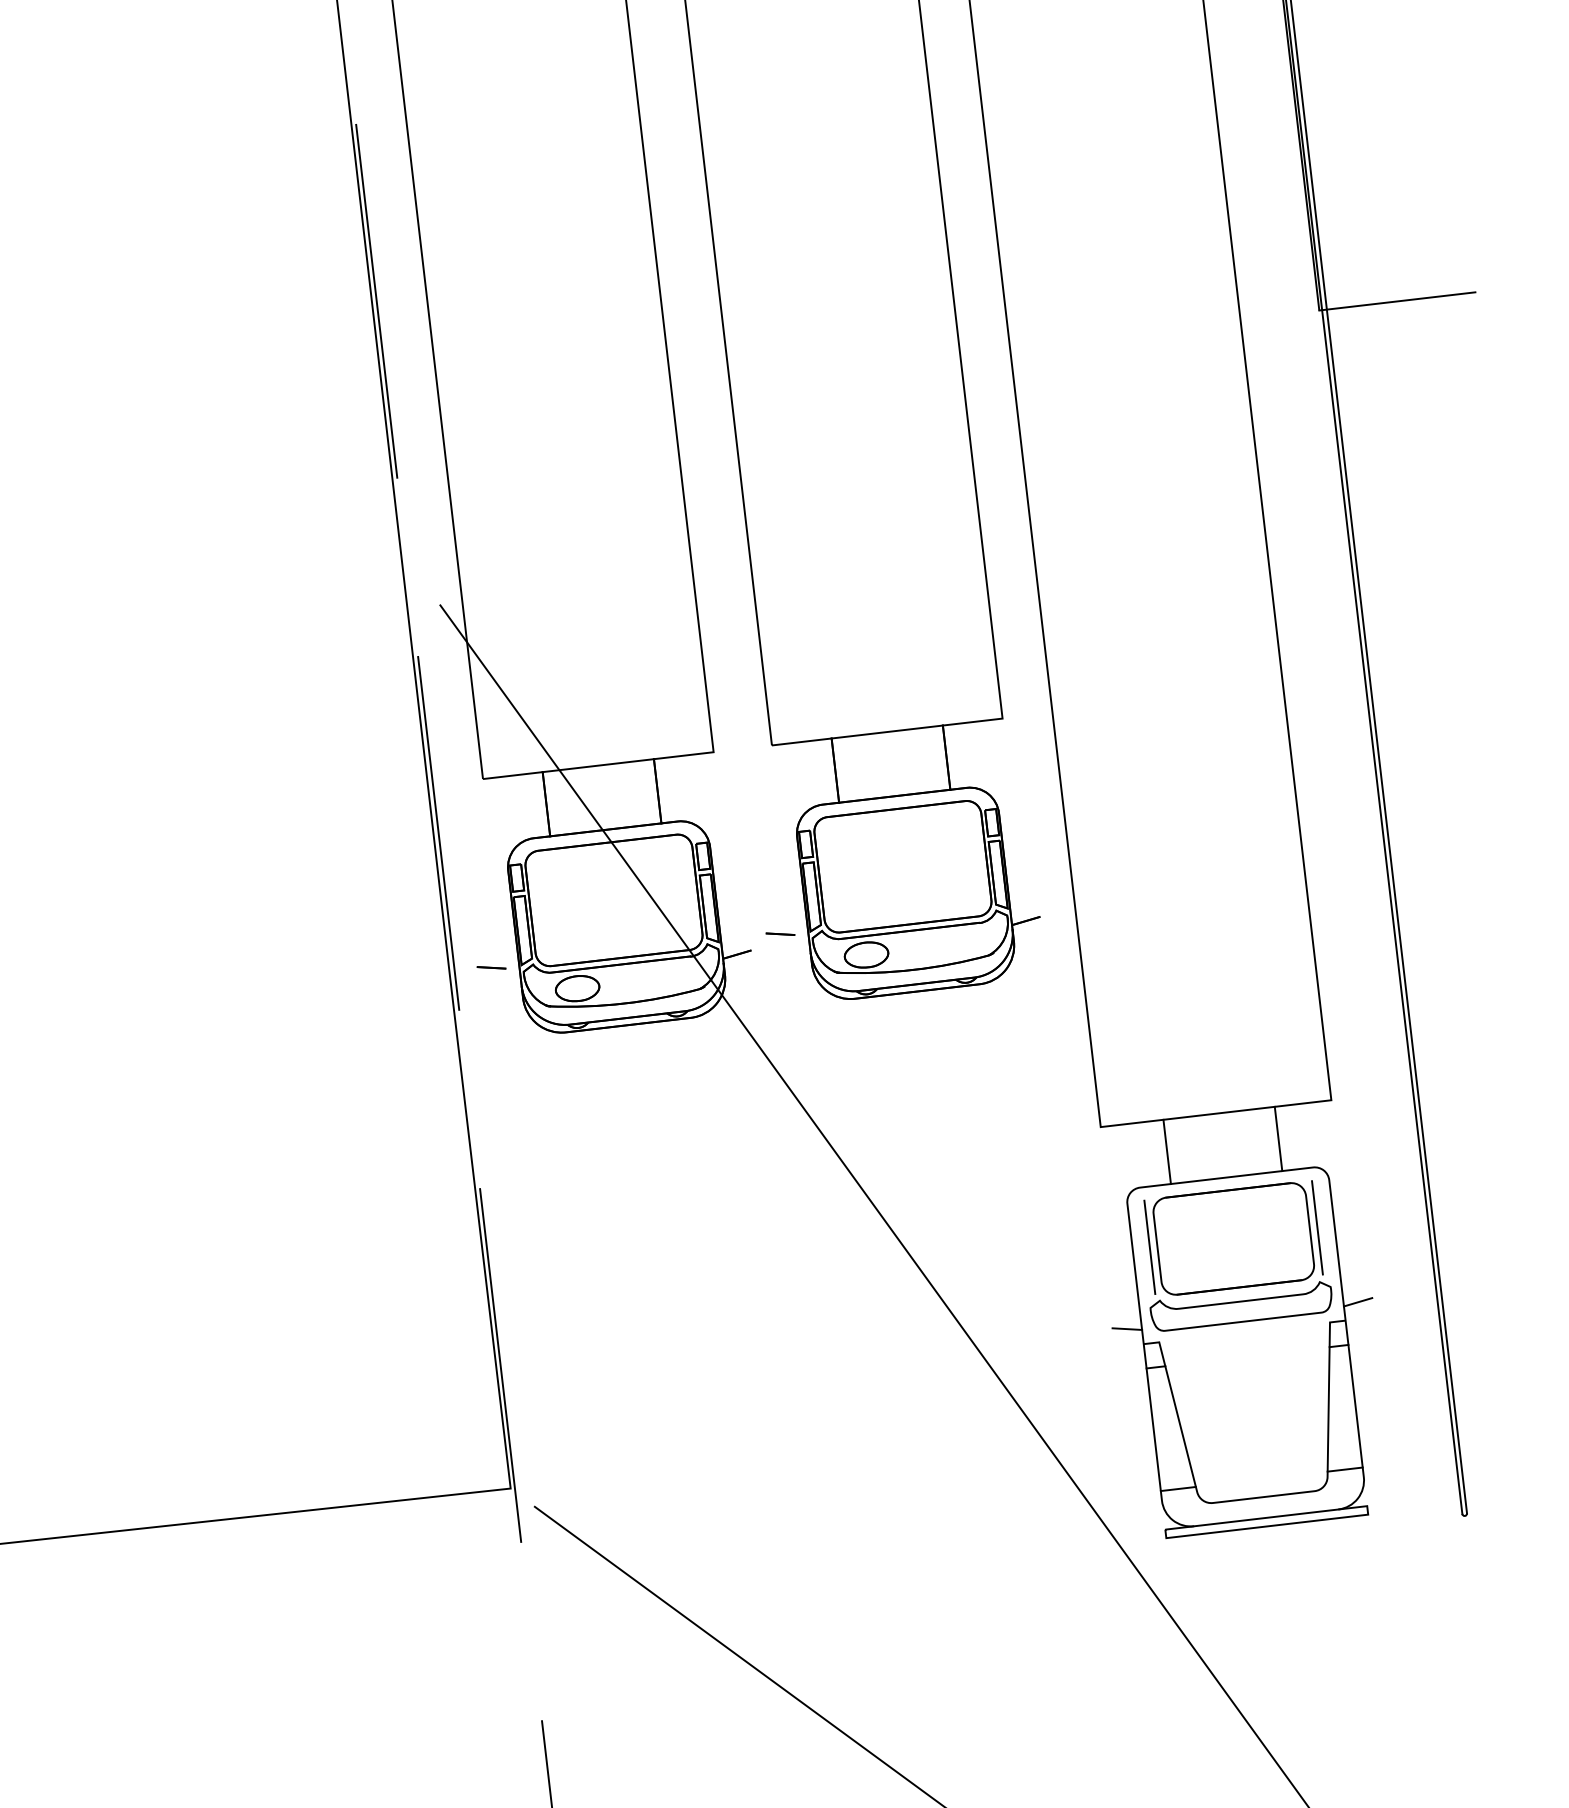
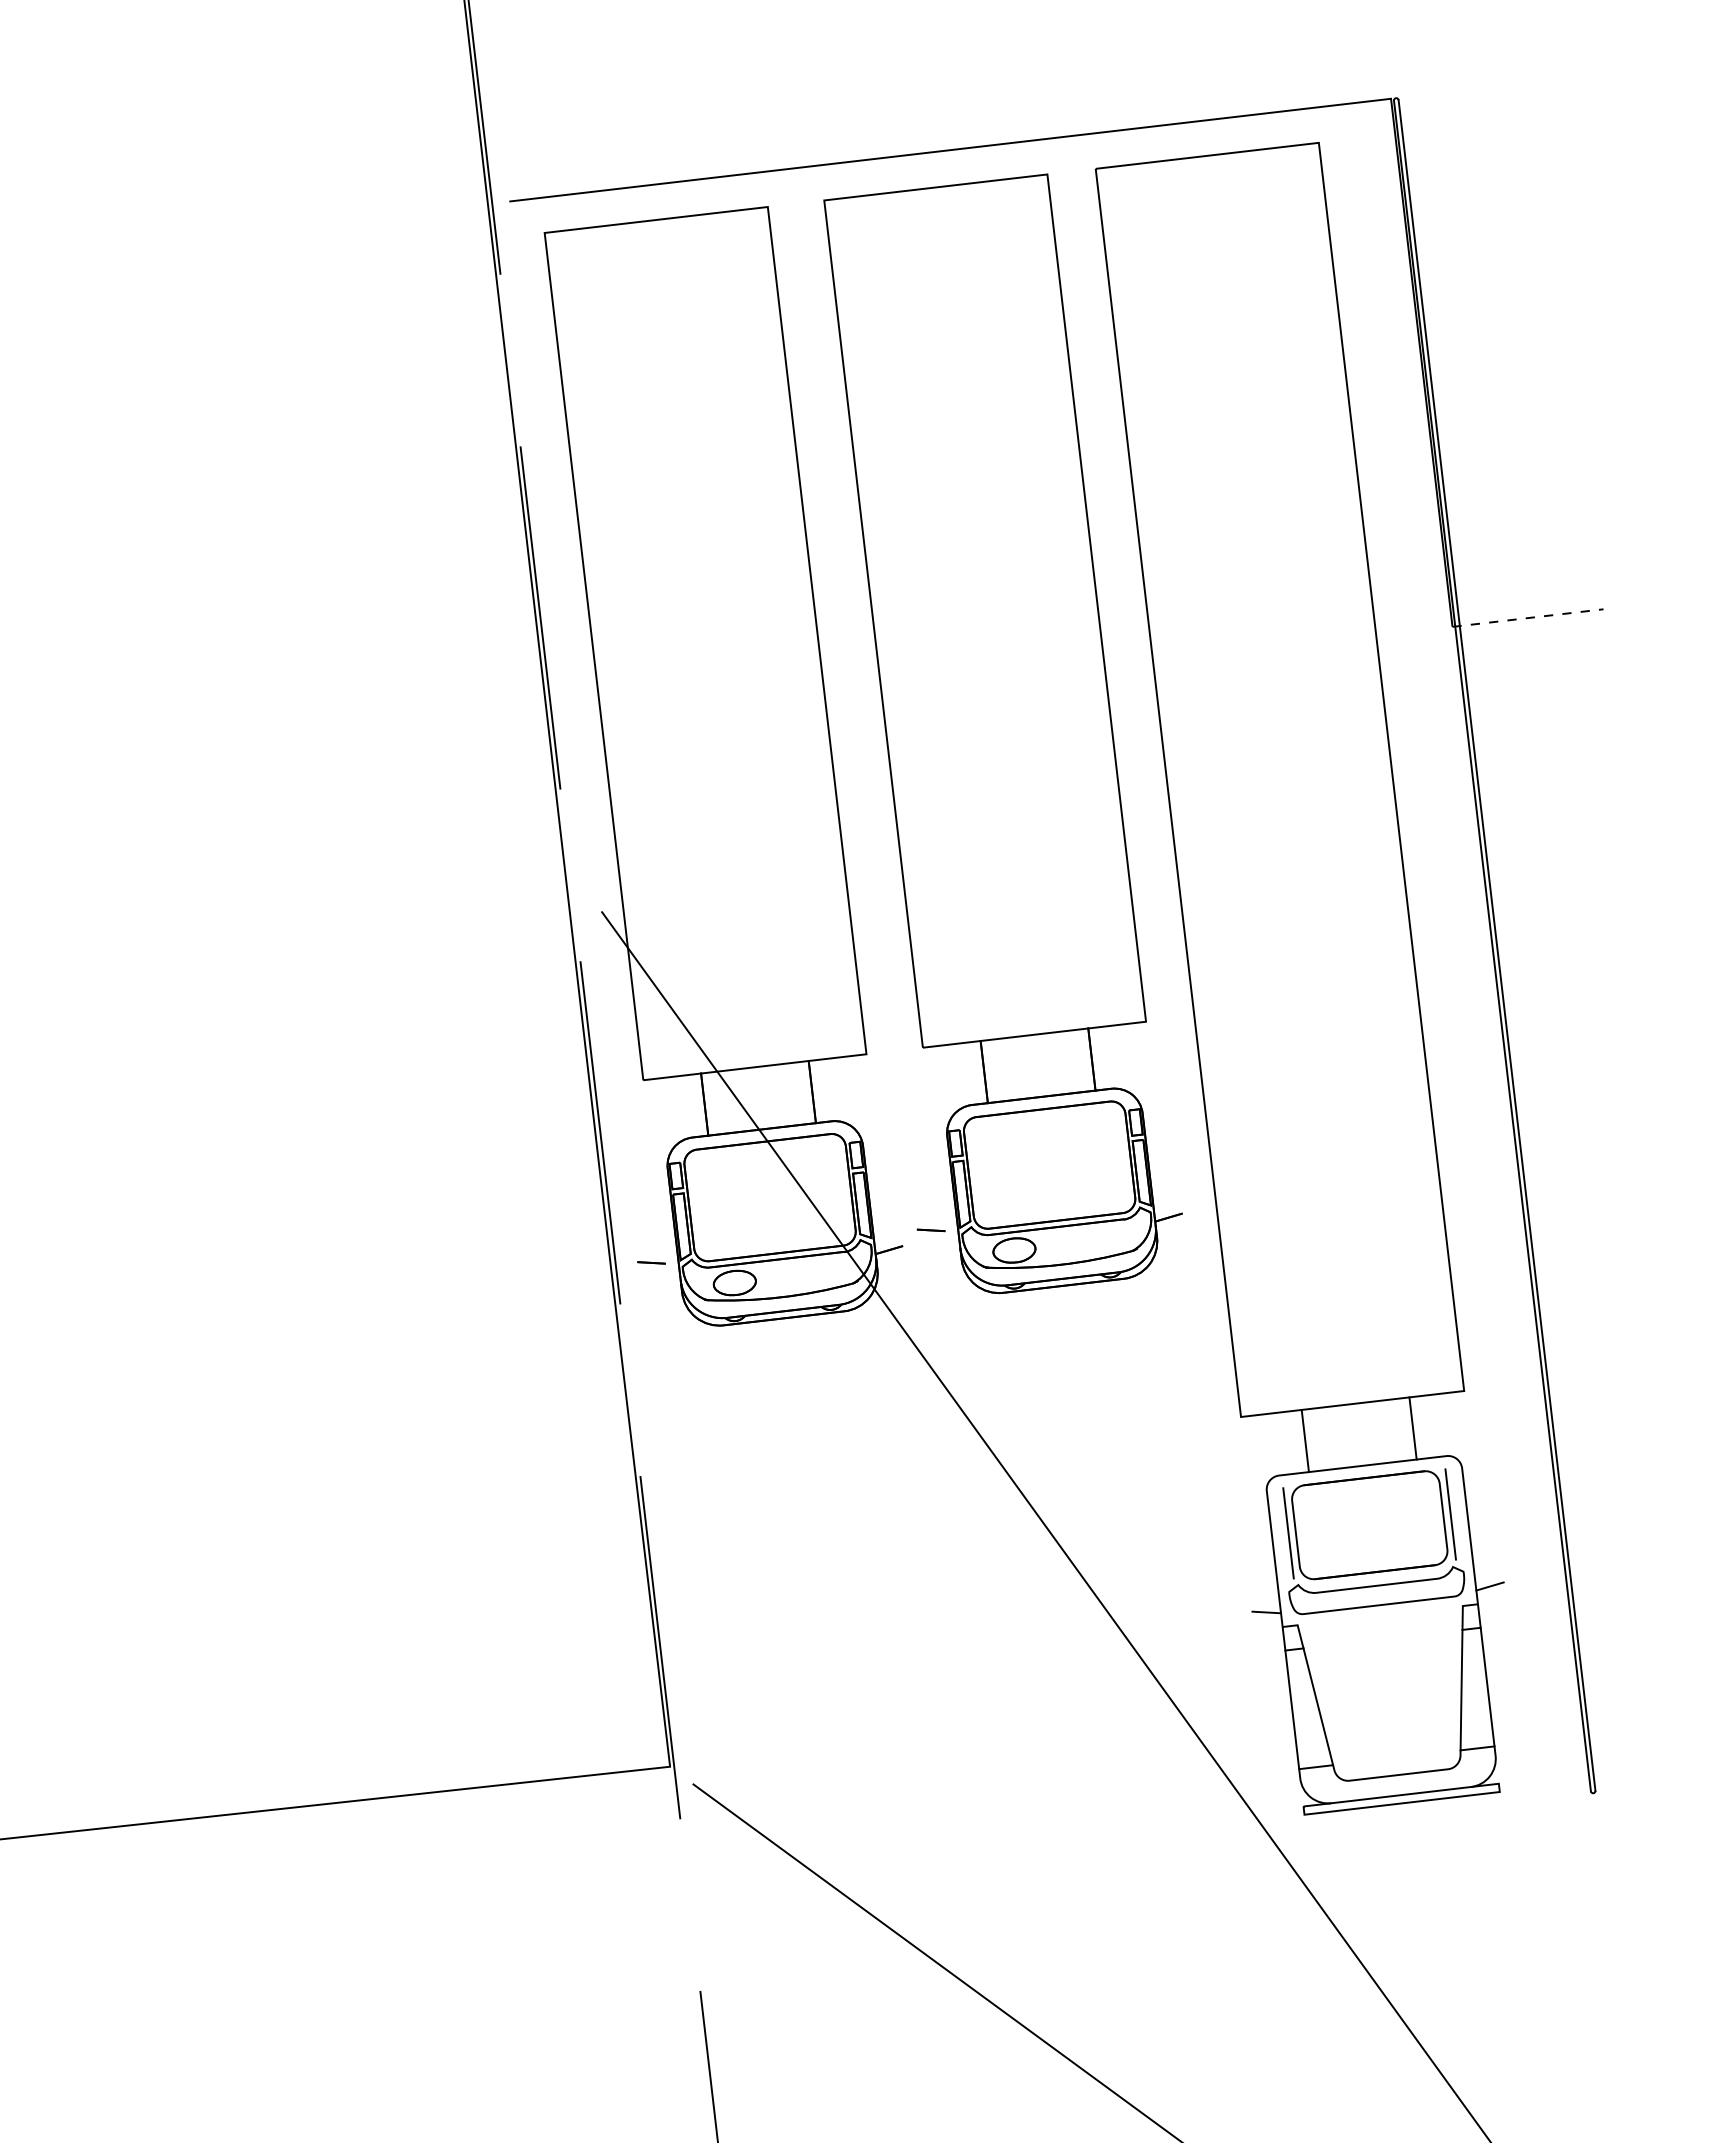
line: (1397, 301) -> (1528, 618), solid -> dashed

